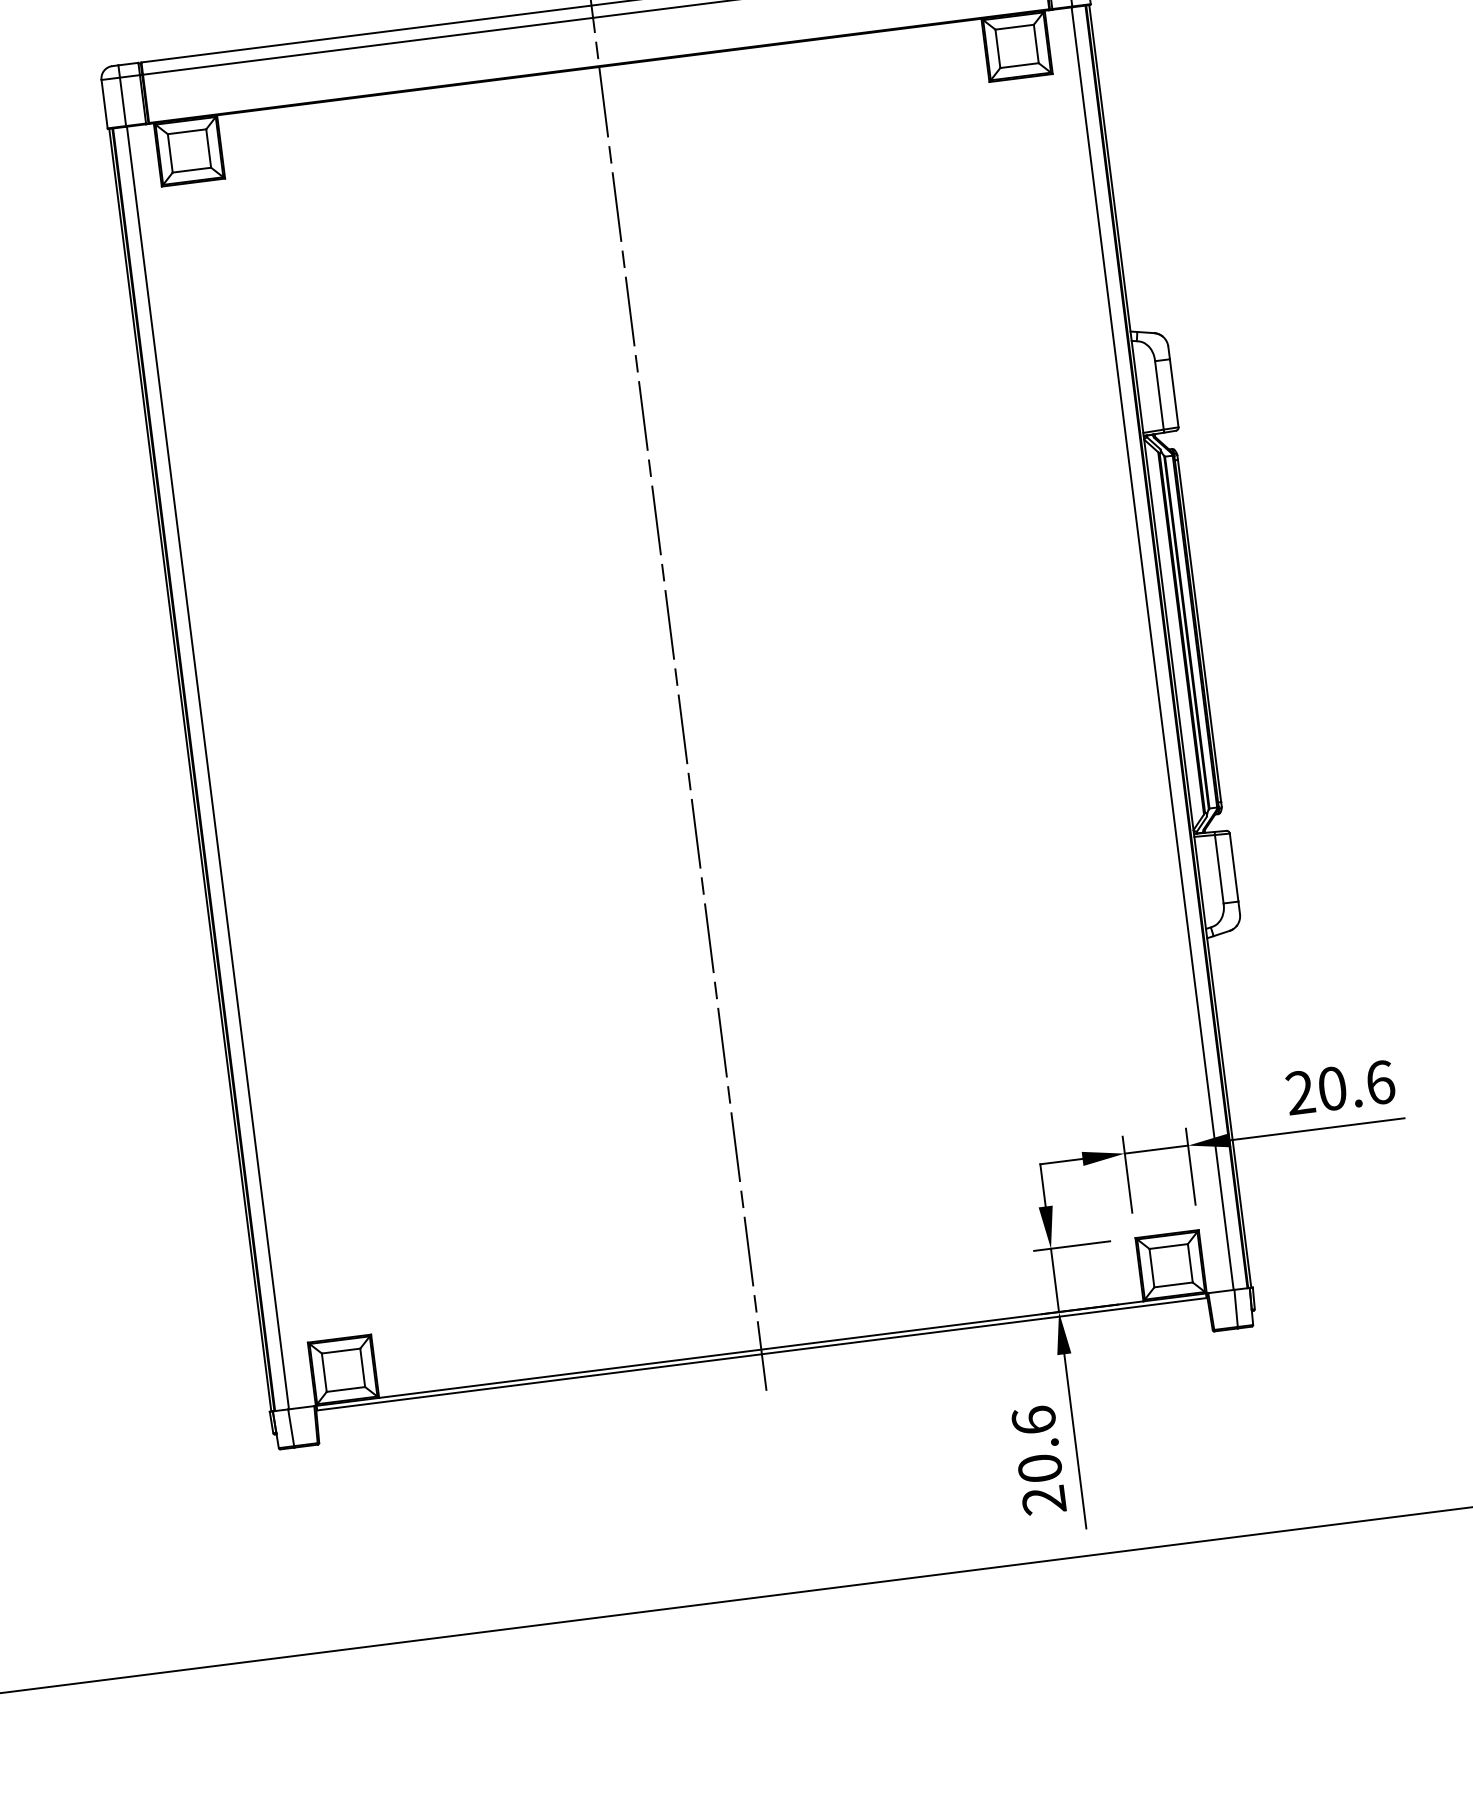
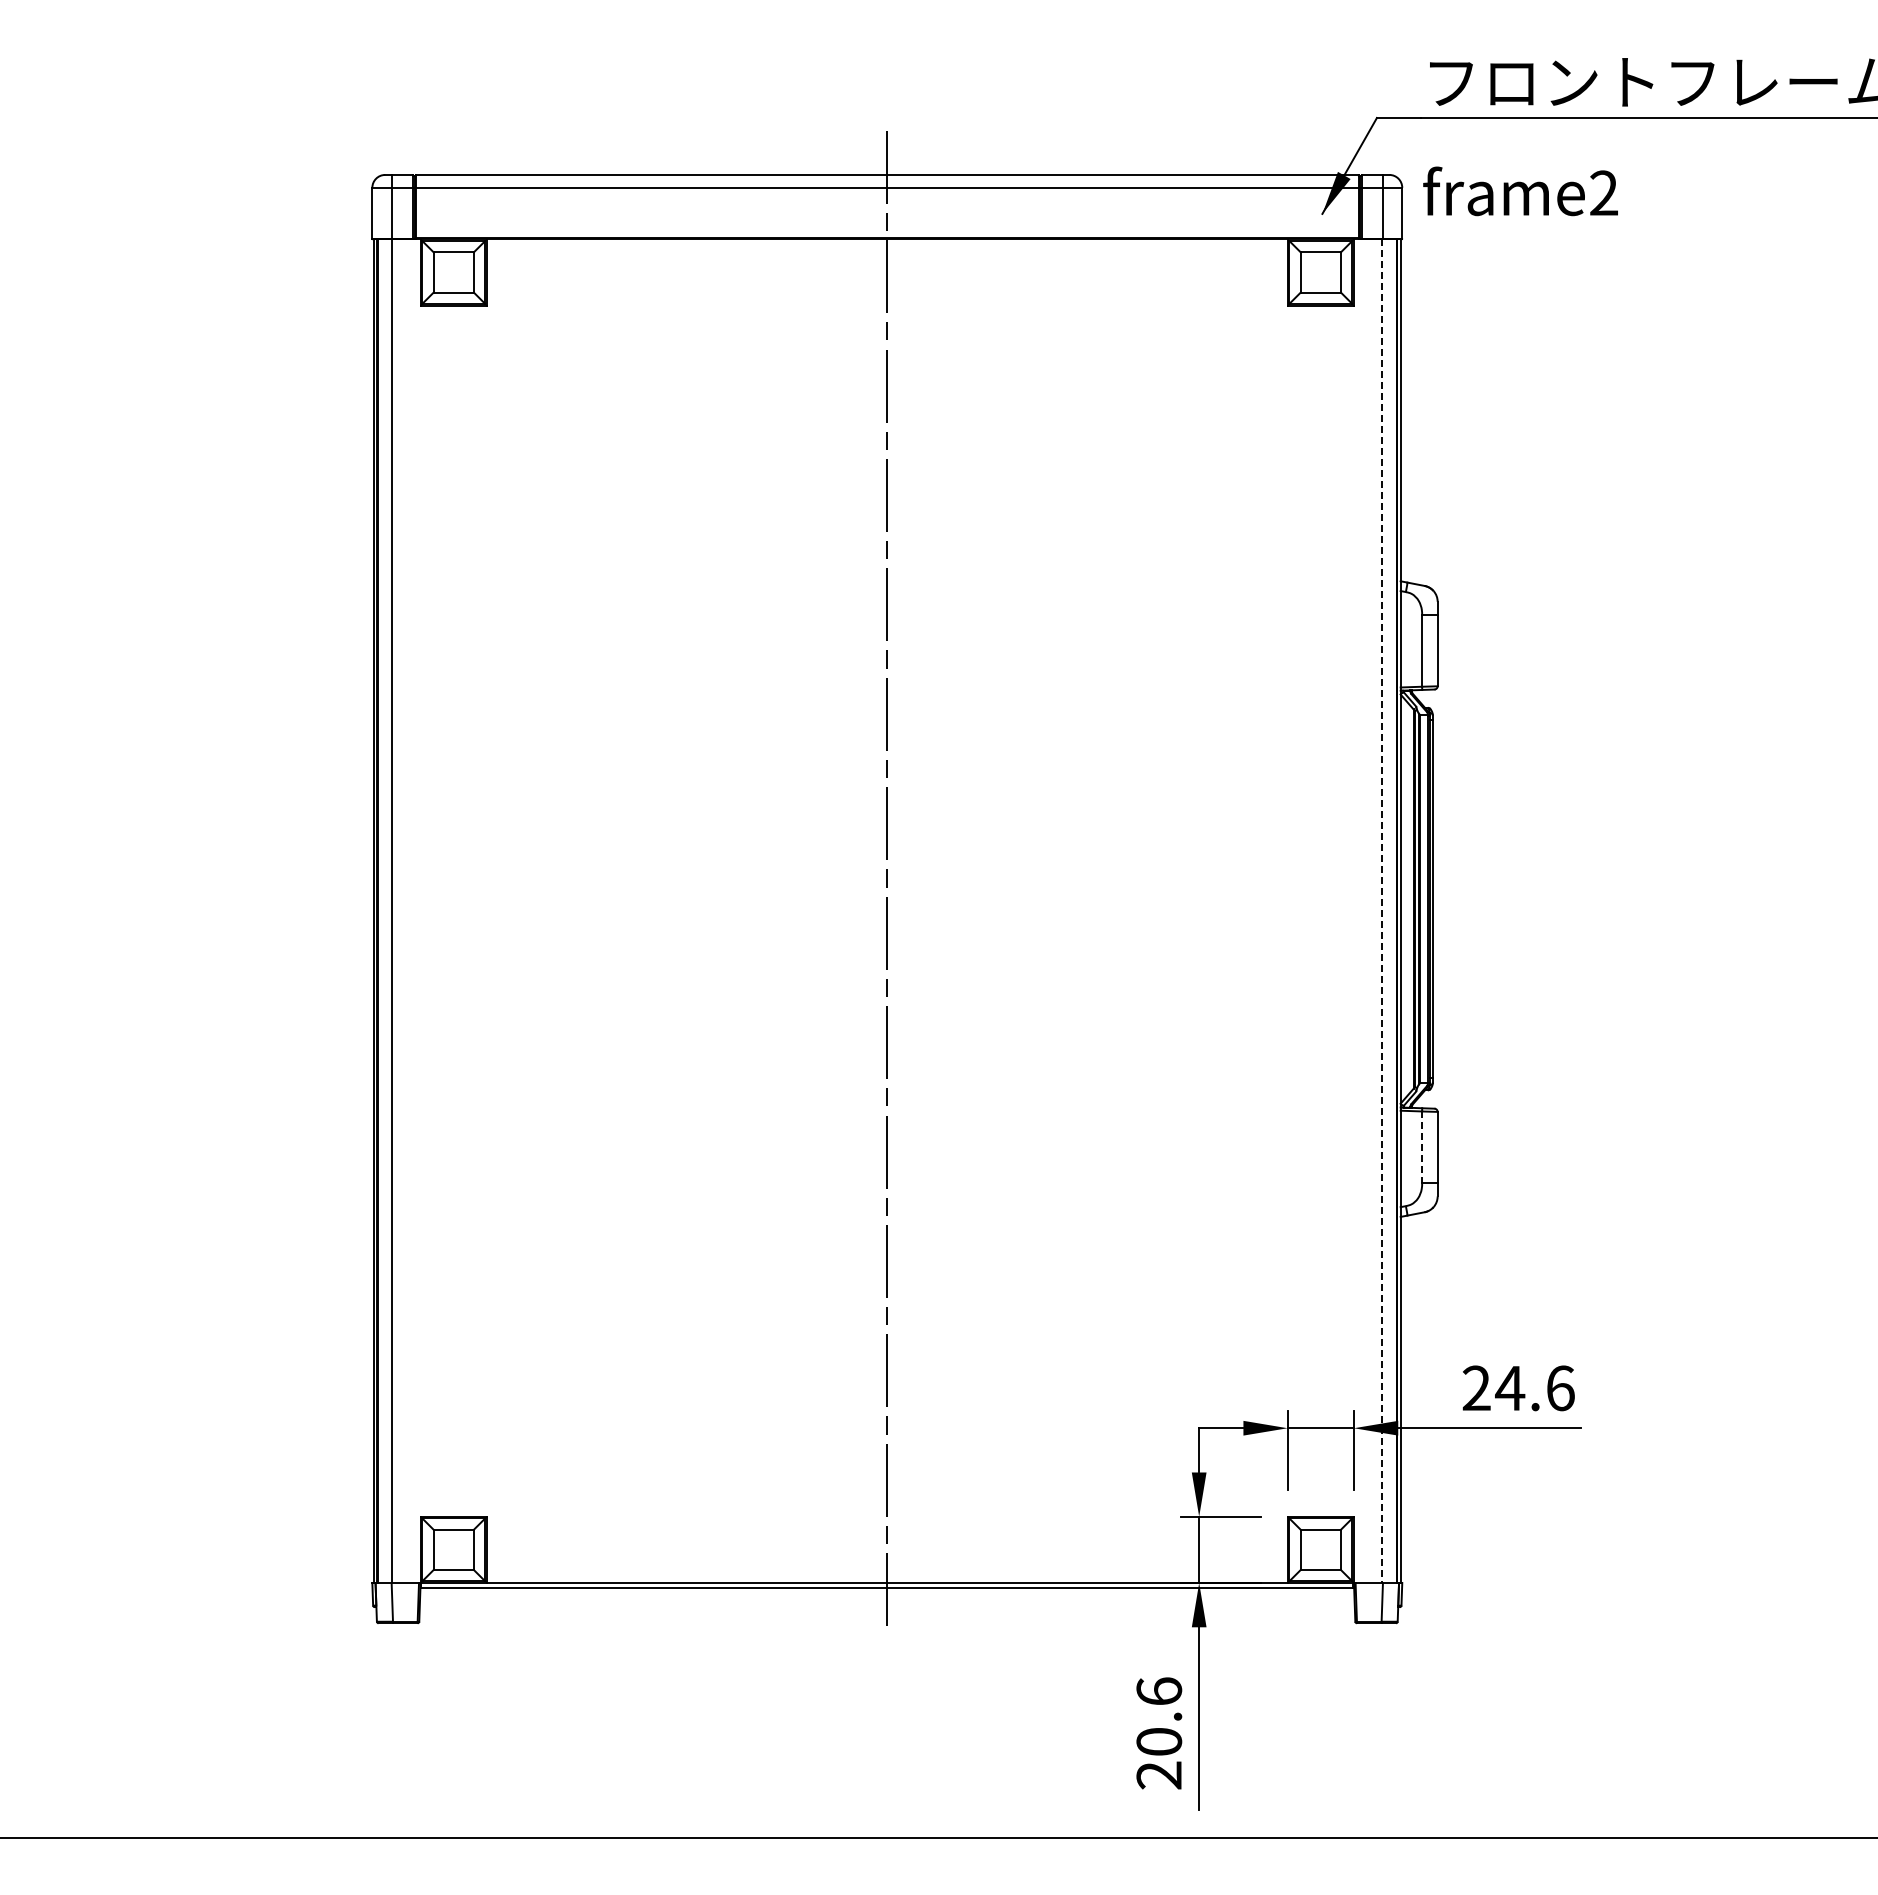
line: (1153, 648) -> (1382, 911), solid -> dashed
line: (1219, 869) -> (1422, 1147), solid -> dashed
text: (1332, 1088) -> (1510, 1388), 20.6 -> 24.6

